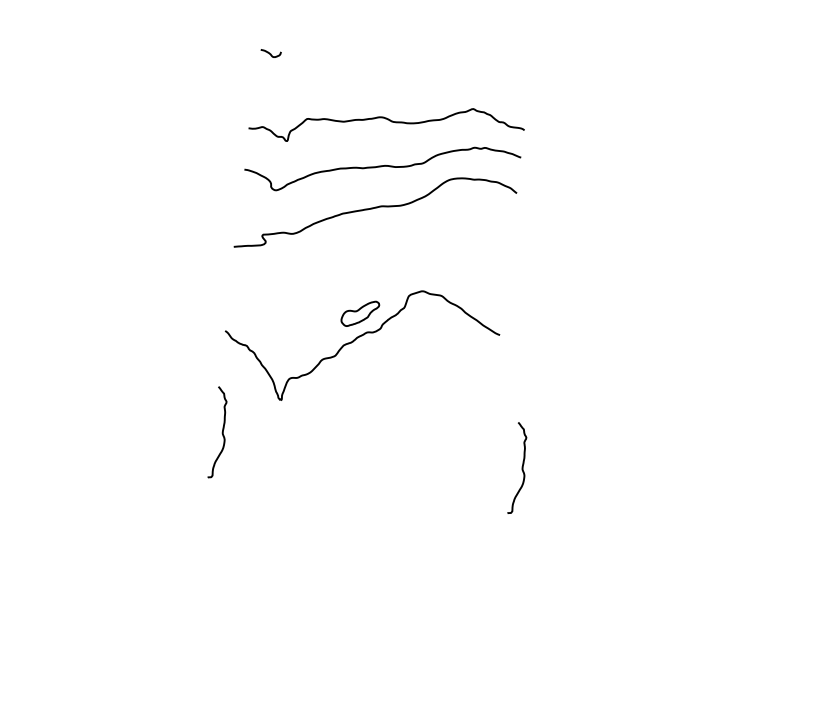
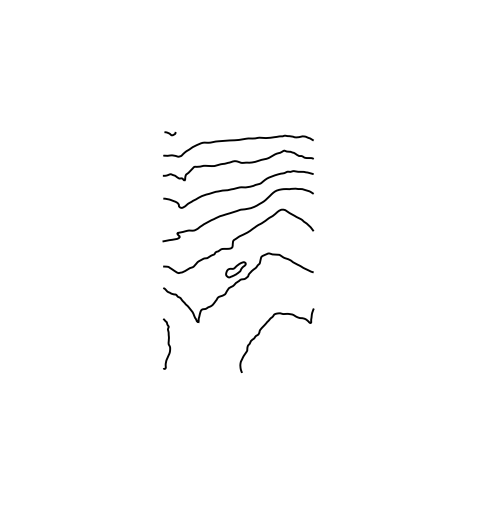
curve: (392, 80) -> (238, 140), added
curve: (371, 257) -> (238, 238), added
curve: (391, 432) -> (260, 332), added
curve: (520, 467) -> (333, 343), removed

